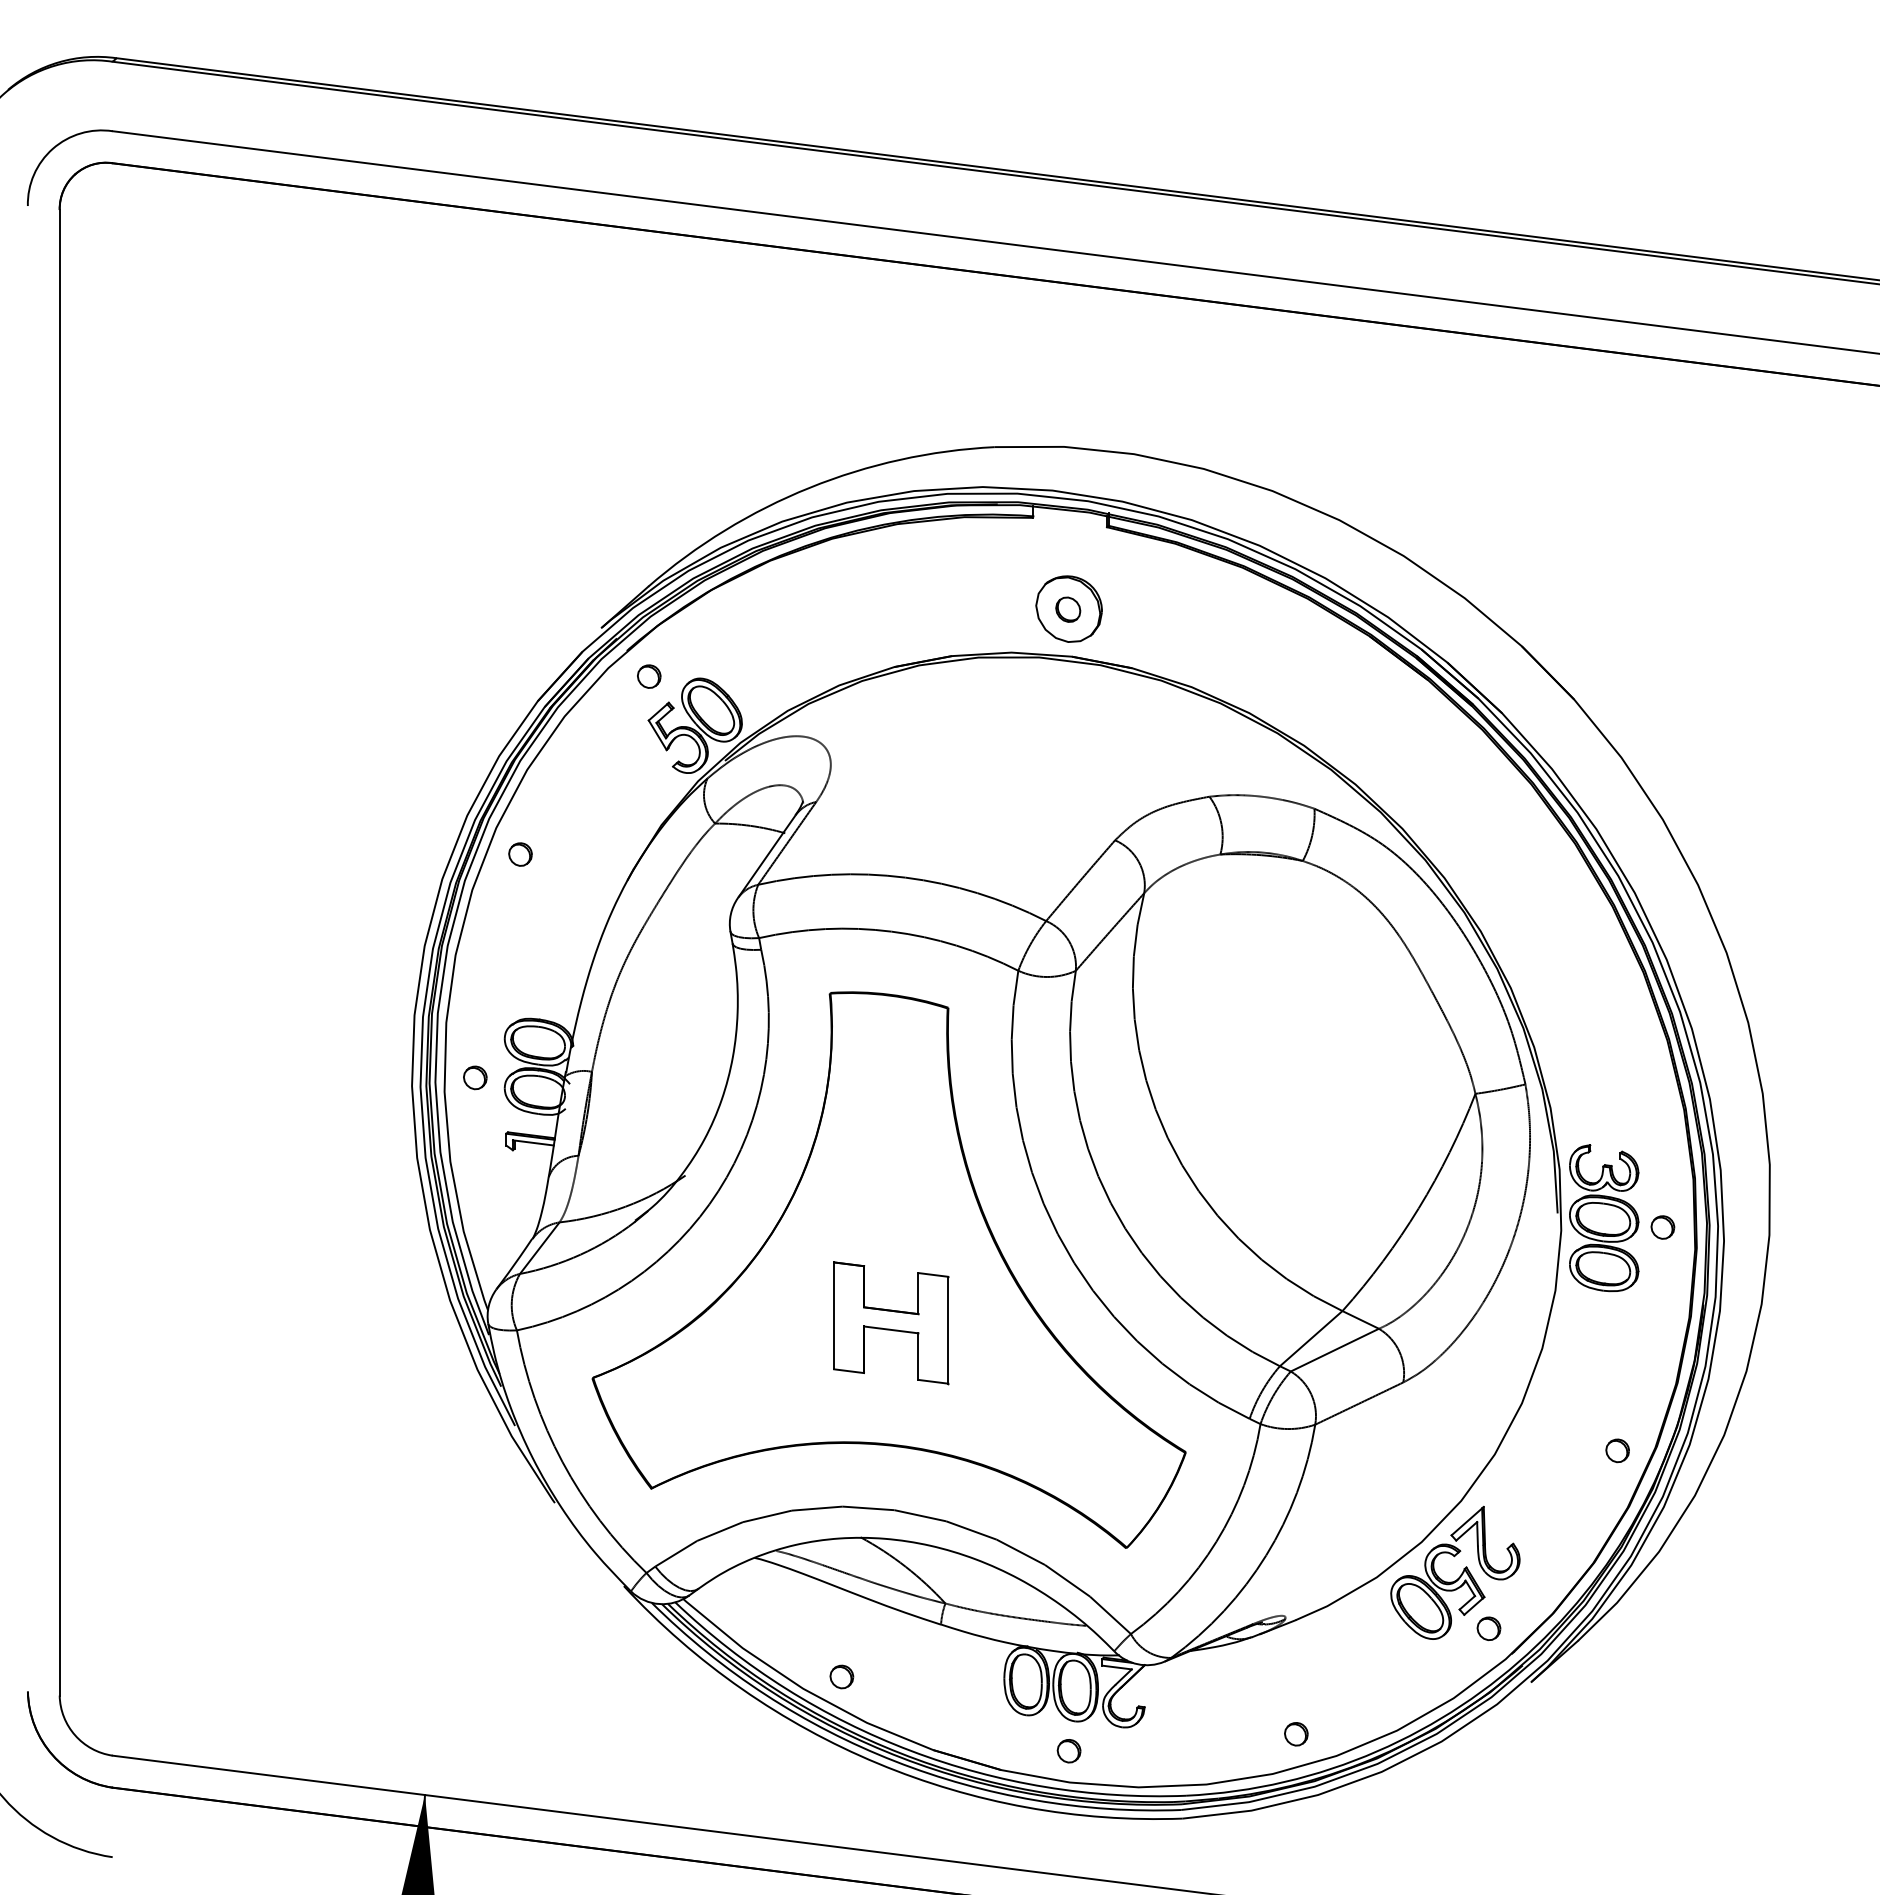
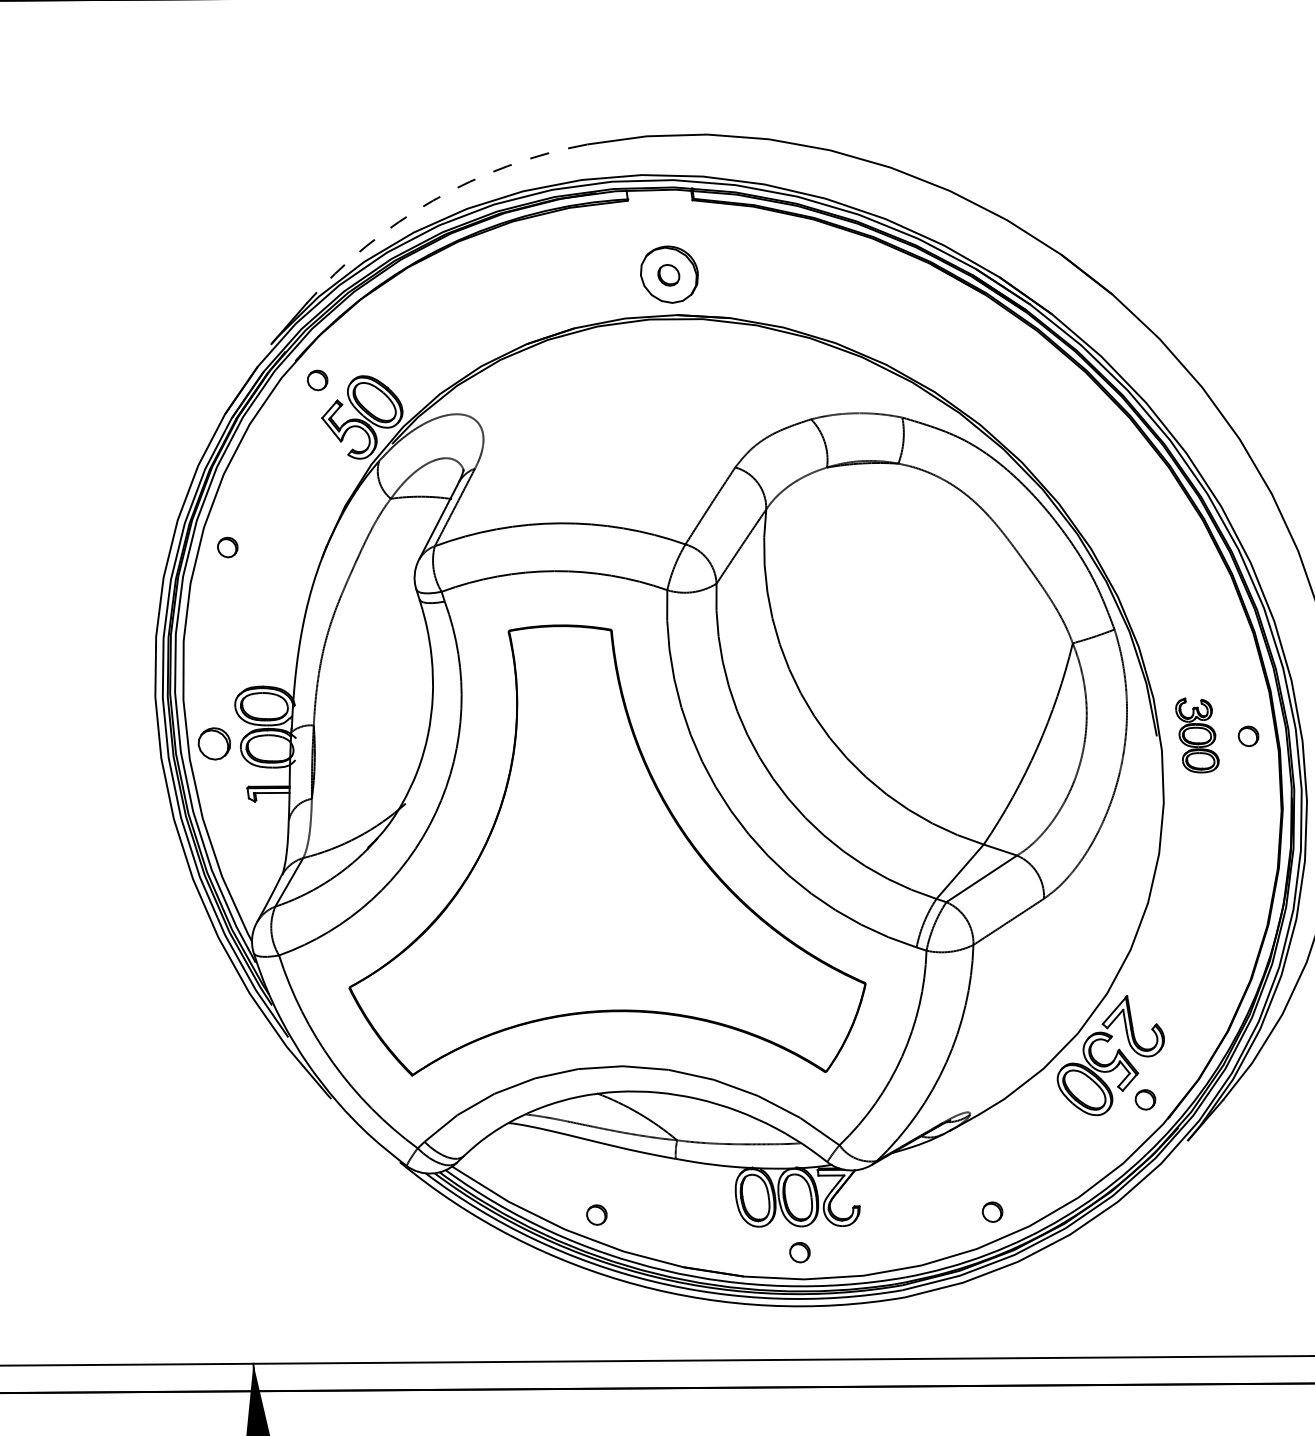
arc: (809, 487) -> (433, 200), solid -> dashed
part: (475, 1077) -> (214, 743), size x1.6
part: (1604, 1218) -> (1197, 735), size x0.6
part: (891, 1323) -> (599, 906), removed
part: (1617, 1450) -> (1235, 932), removed

